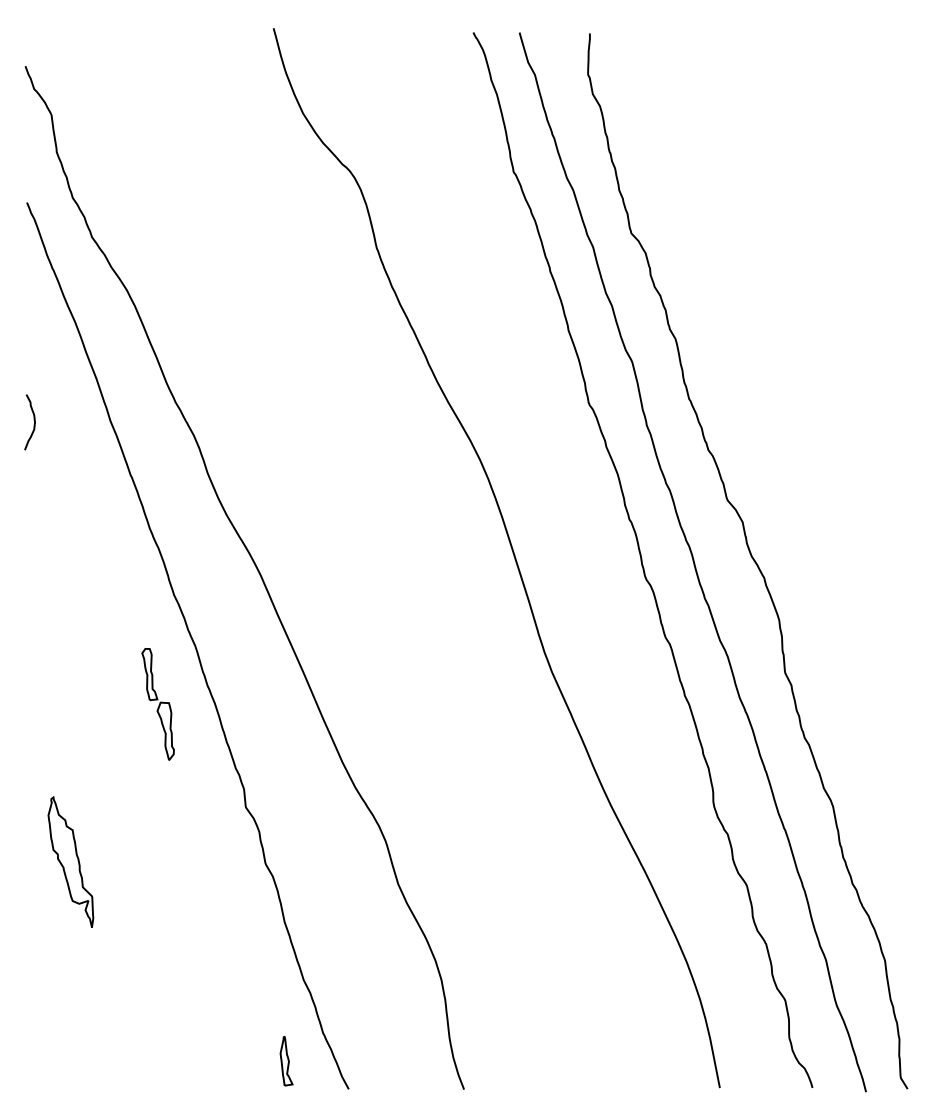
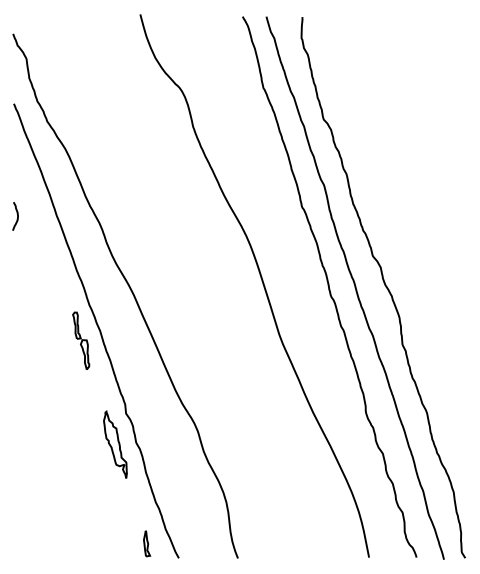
part: (158, 703) -> (81, 340), moved
part: (70, 861) -> (115, 444), moved

